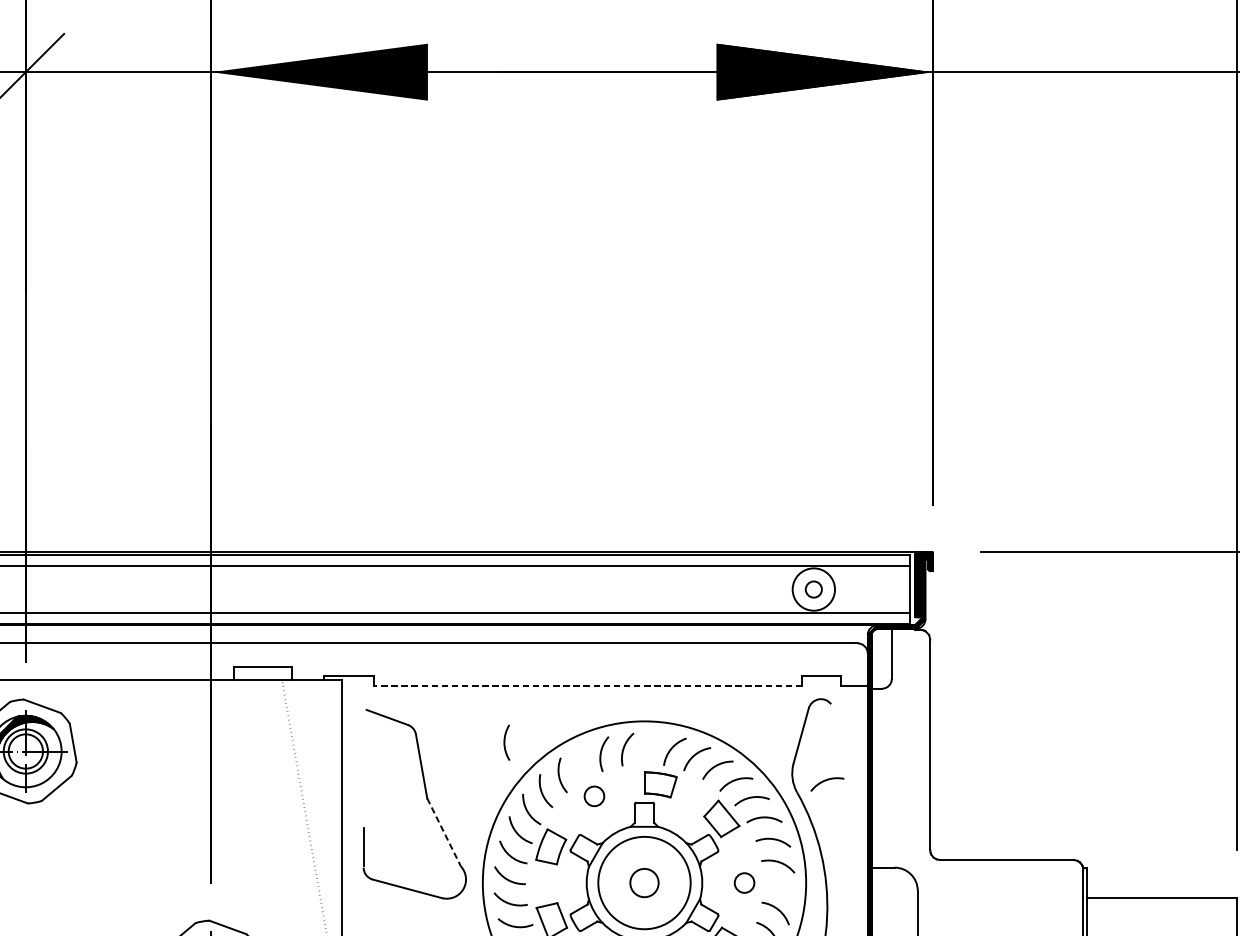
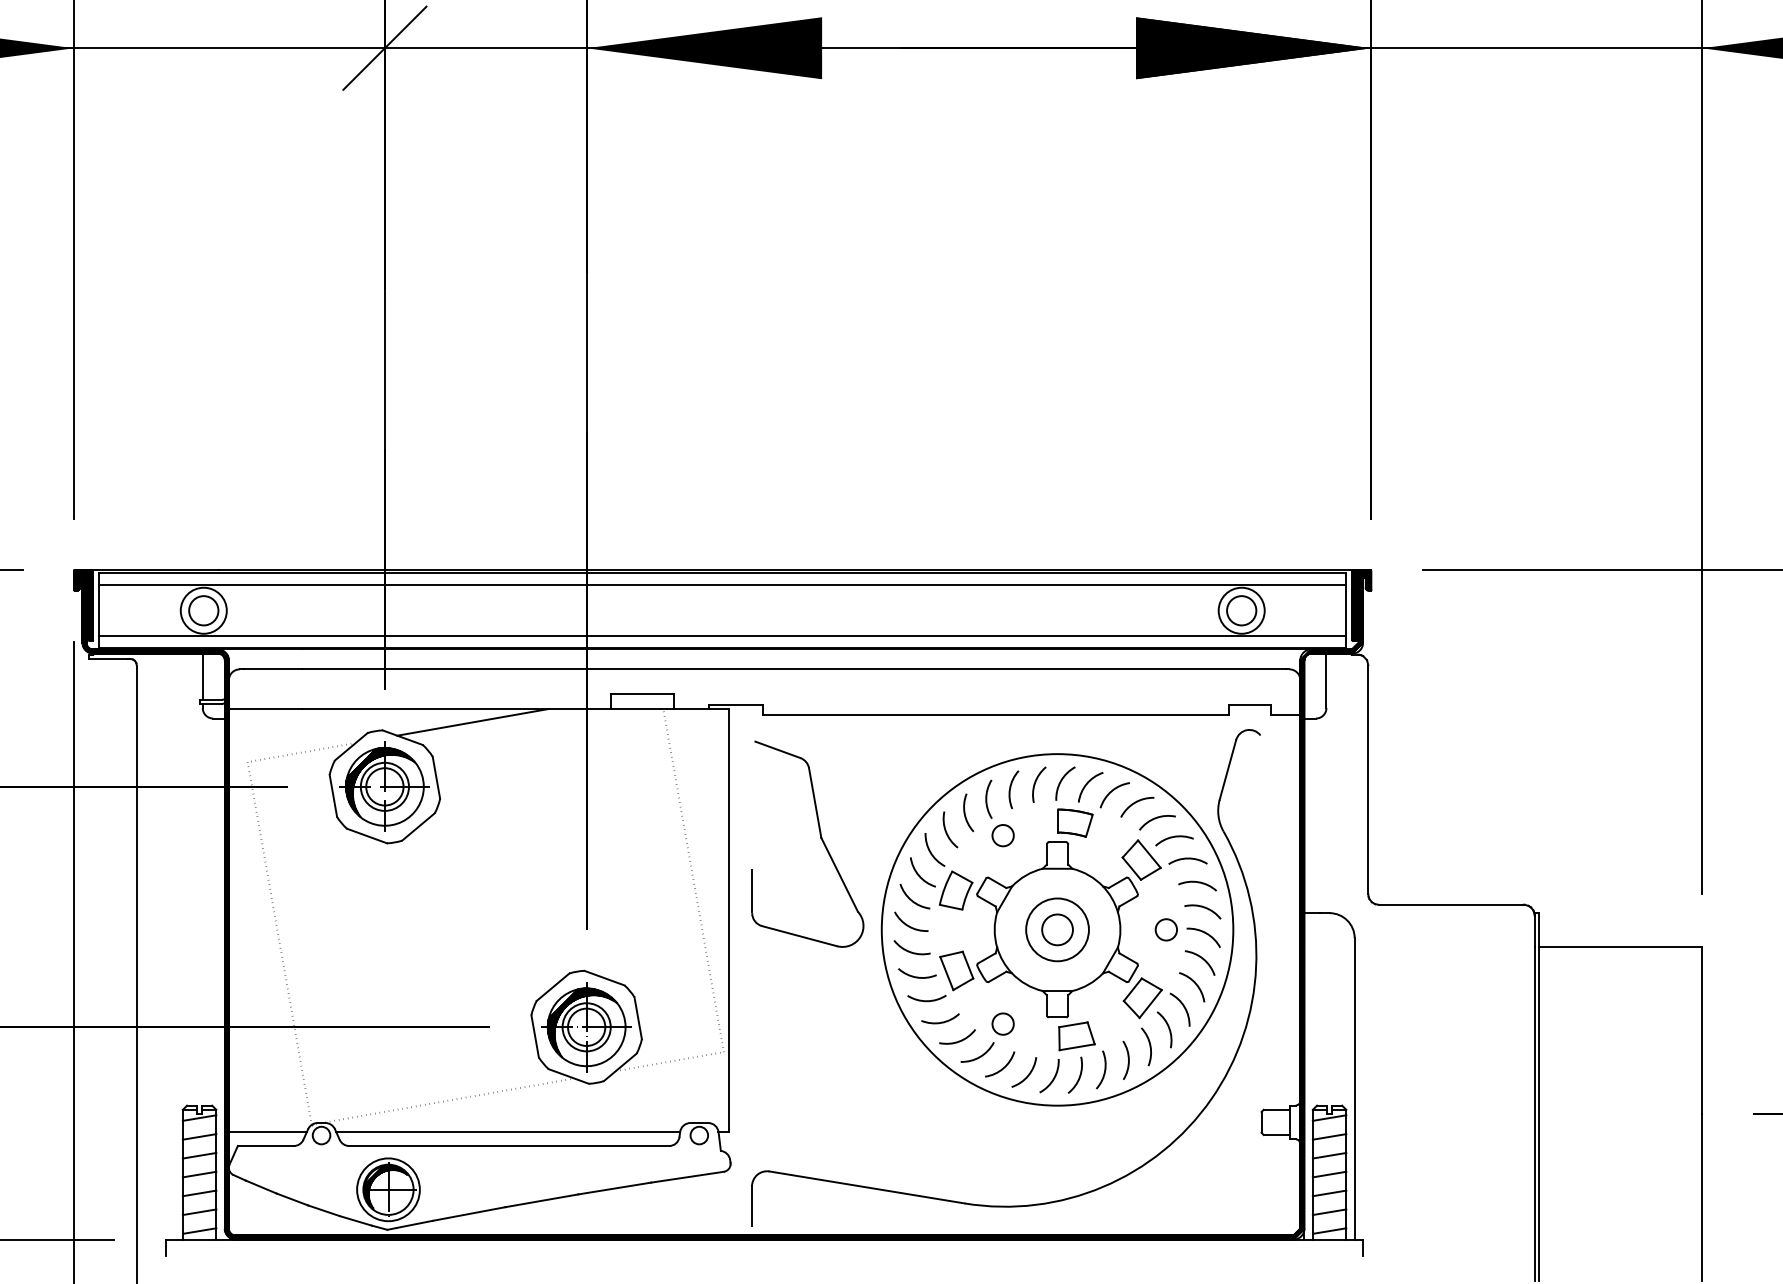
circle: (813, 589) -> (1241, 610), size x1.67
line: (588, 685) -> (996, 715), dashed -> solid
line: (107, 691) -> (473, 721), added
arc: (505, 741) -> (987, 798), moved
arc: (648, 747) -> (1061, 782), added
arc: (825, 781) -> (1254, 819), removed
line: (443, 833) -> (839, 875), dashed -> solid
circle: (644, 882) -> (1057, 929), size x0.62
arc: (779, 886) -> (1204, 933), added

